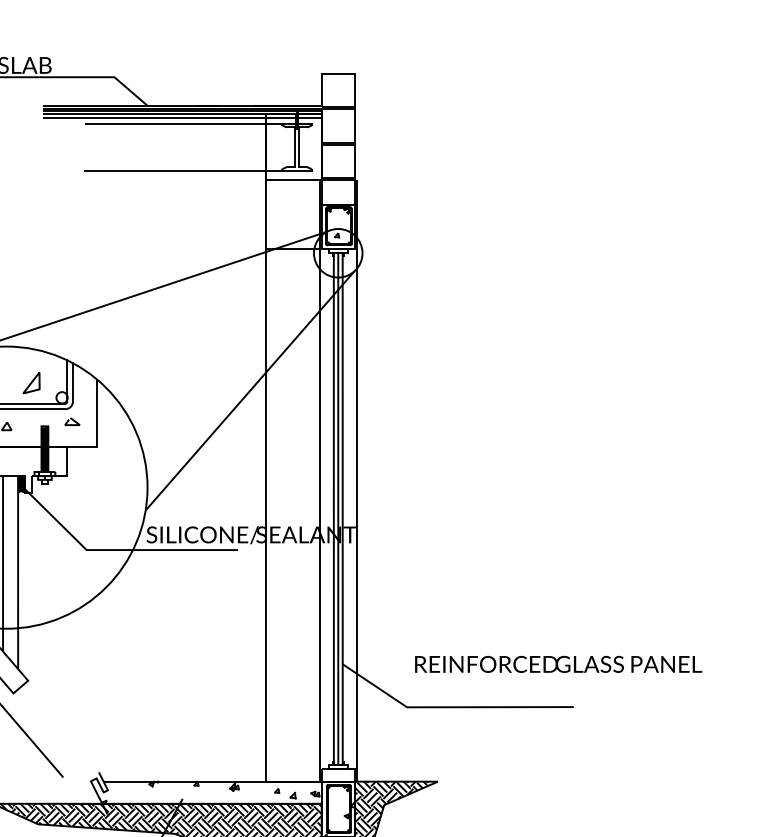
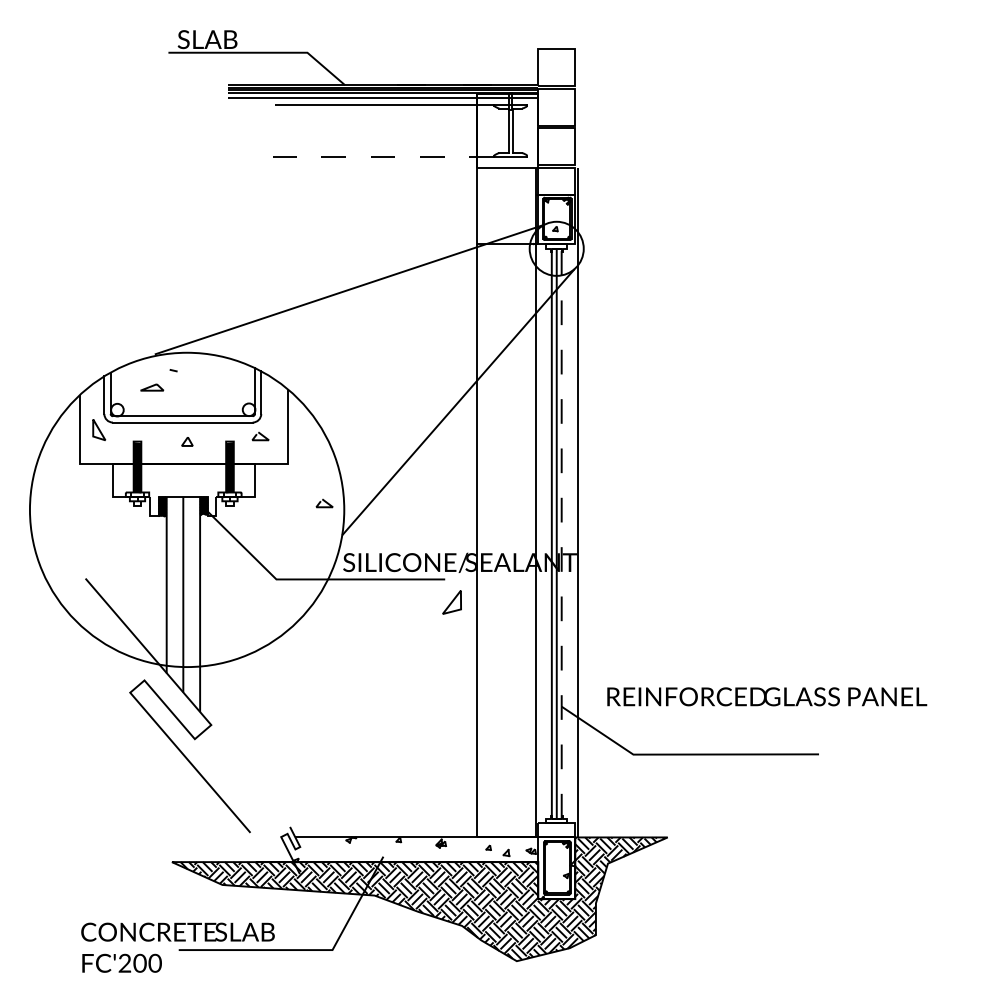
line: (182, 171) -> (383, 157), solid -> dashed
part: (31, 383) -> (451, 602), moved
line: (129, 480) -> (324, 502), added
line: (342, 508) -> (561, 533), solid -> dashed
text: (558, 664) -> (767, 696), moved

